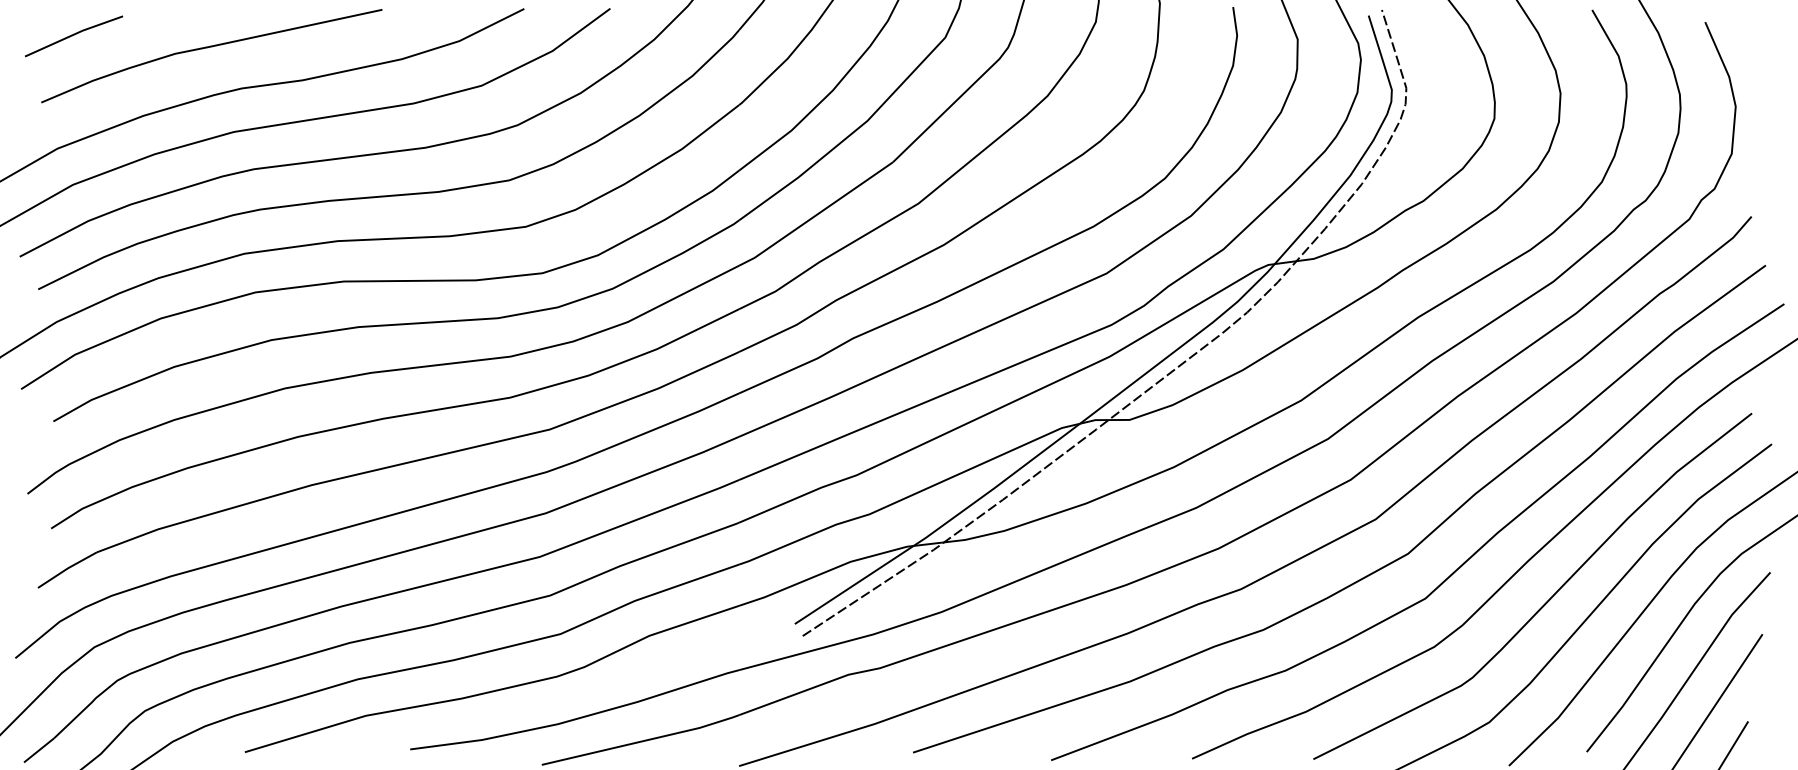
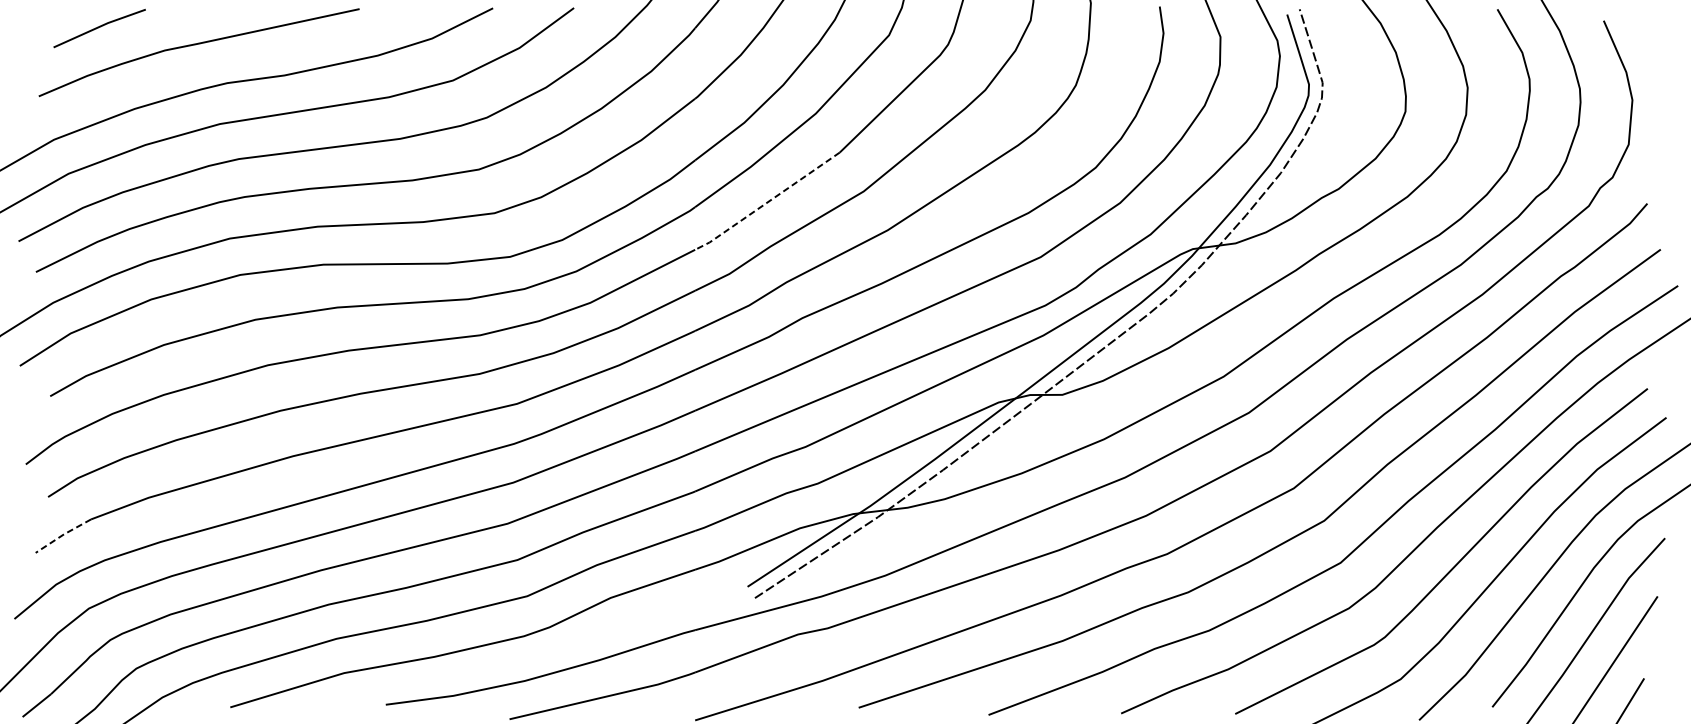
line: (74, 35) -> (100, 27), moved
line: (816, 215) -> (767, 202), solid -> dashed
line: (66, 569) -> (62, 535), solid -> dashed

